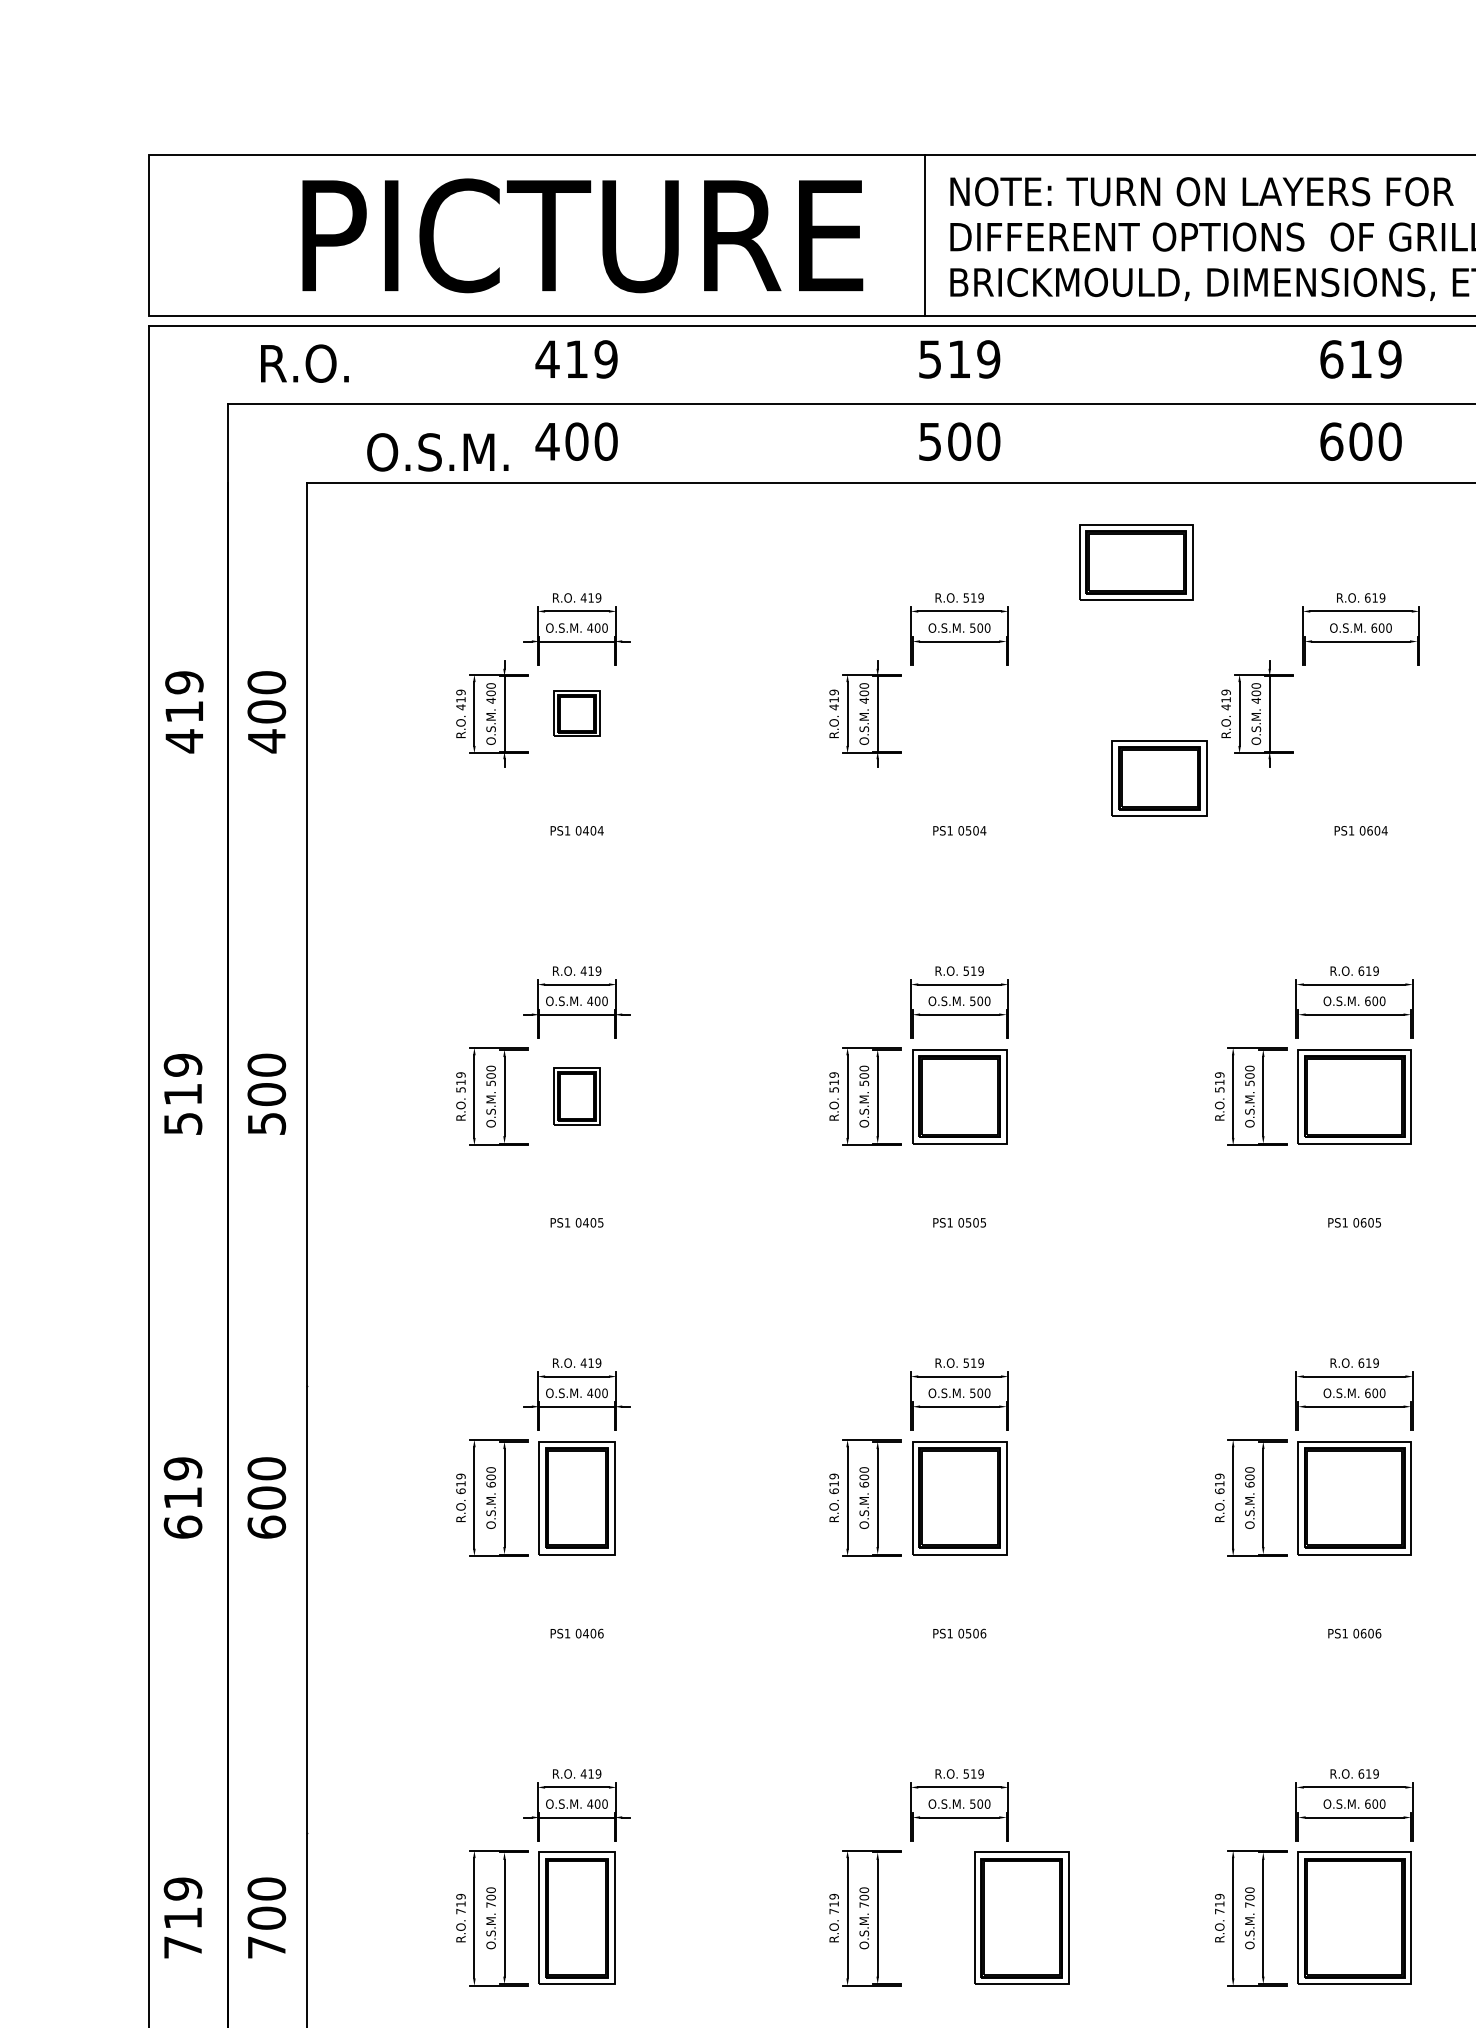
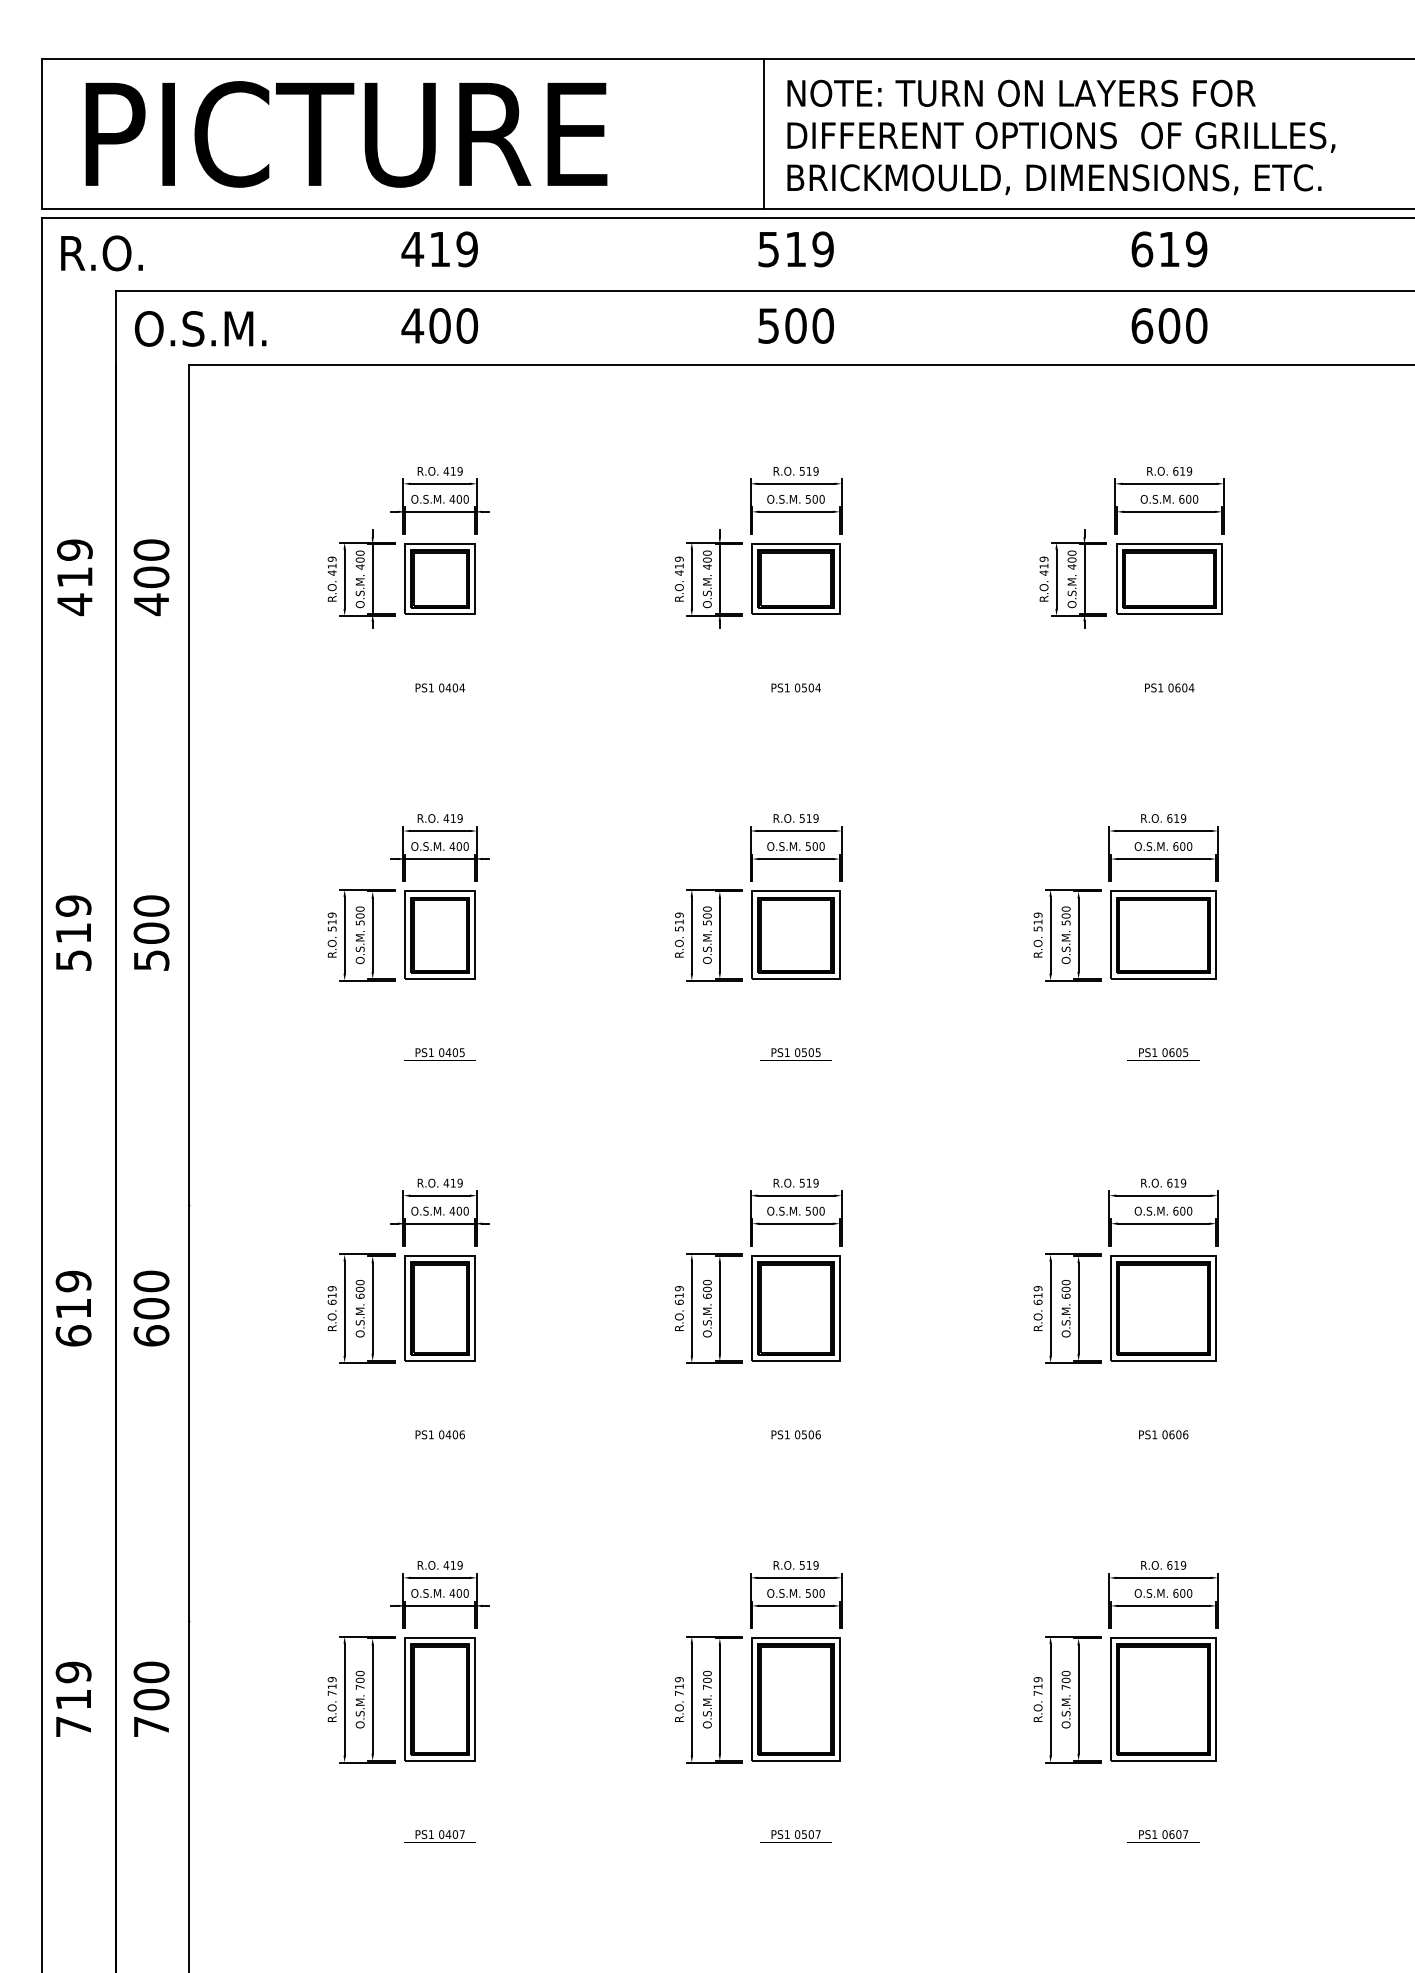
text: (582, 235) -> (346, 134), moved
text: (304, 363) -> (101, 253), moved
text: (437, 451) -> (200, 328), moved
part: (1136, 561) -> (1169, 578), moved
part: (576, 713) -> (439, 578), size x1.67
part: (1158, 777) -> (795, 578), moved
part: (576, 1095) -> (439, 934), size x1.67
part: (1021, 1918) -> (795, 1699), moved

